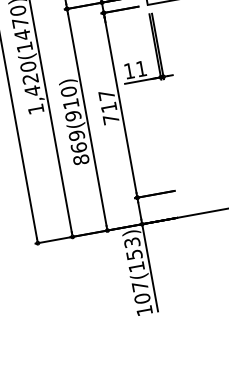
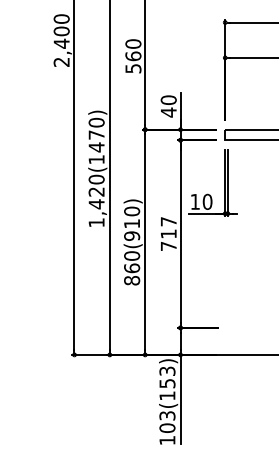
text: (141, 68) -> (207, 201), 11 -> 10
text: (77, 135) -> (132, 255), 869(910) -> 860(910)
text: (140, 286) -> (167, 415), 107(153) -> 103(153)

